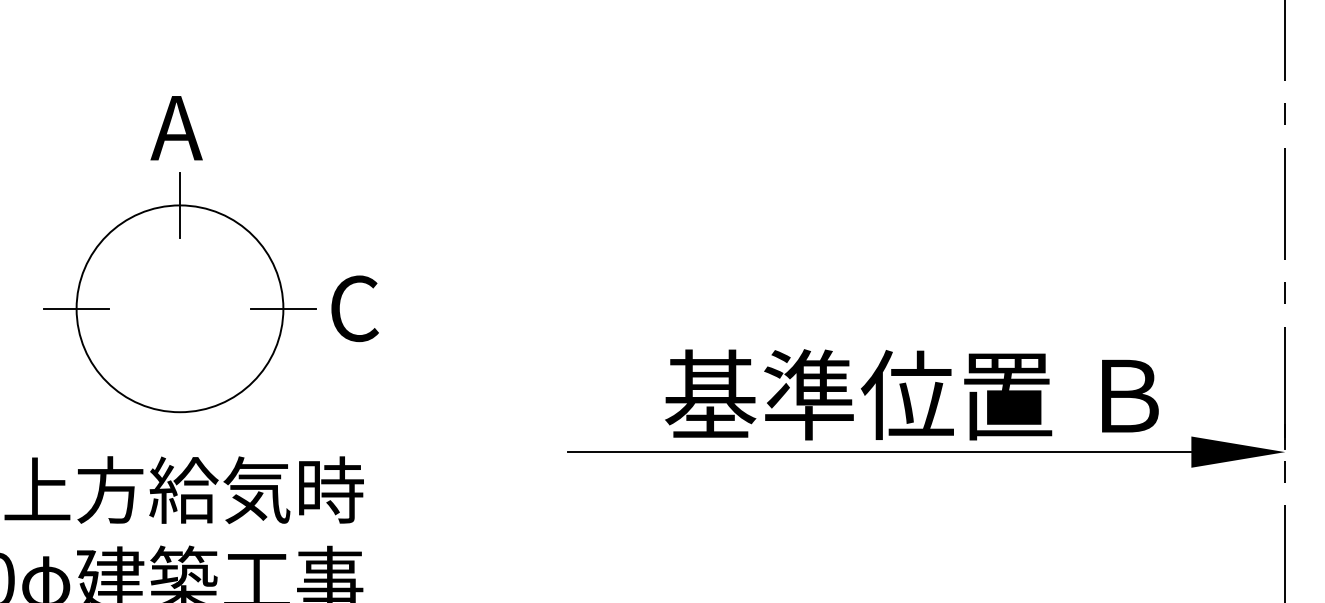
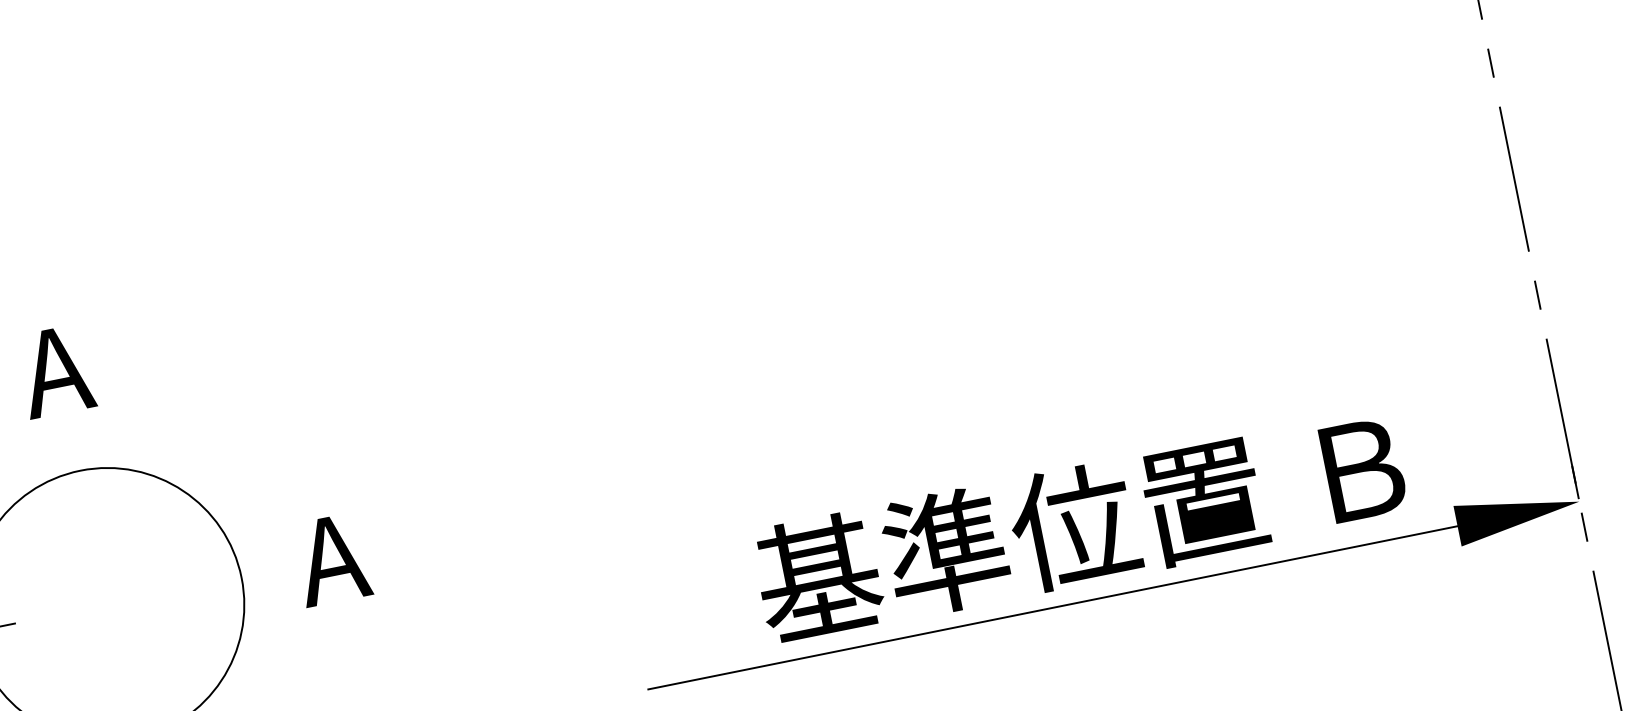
line: (180, 205) -> (81, 470), removed
line: (283, 308) -> (241, 577), removed
text: (352, 308) -> (331, 559), C -> A

